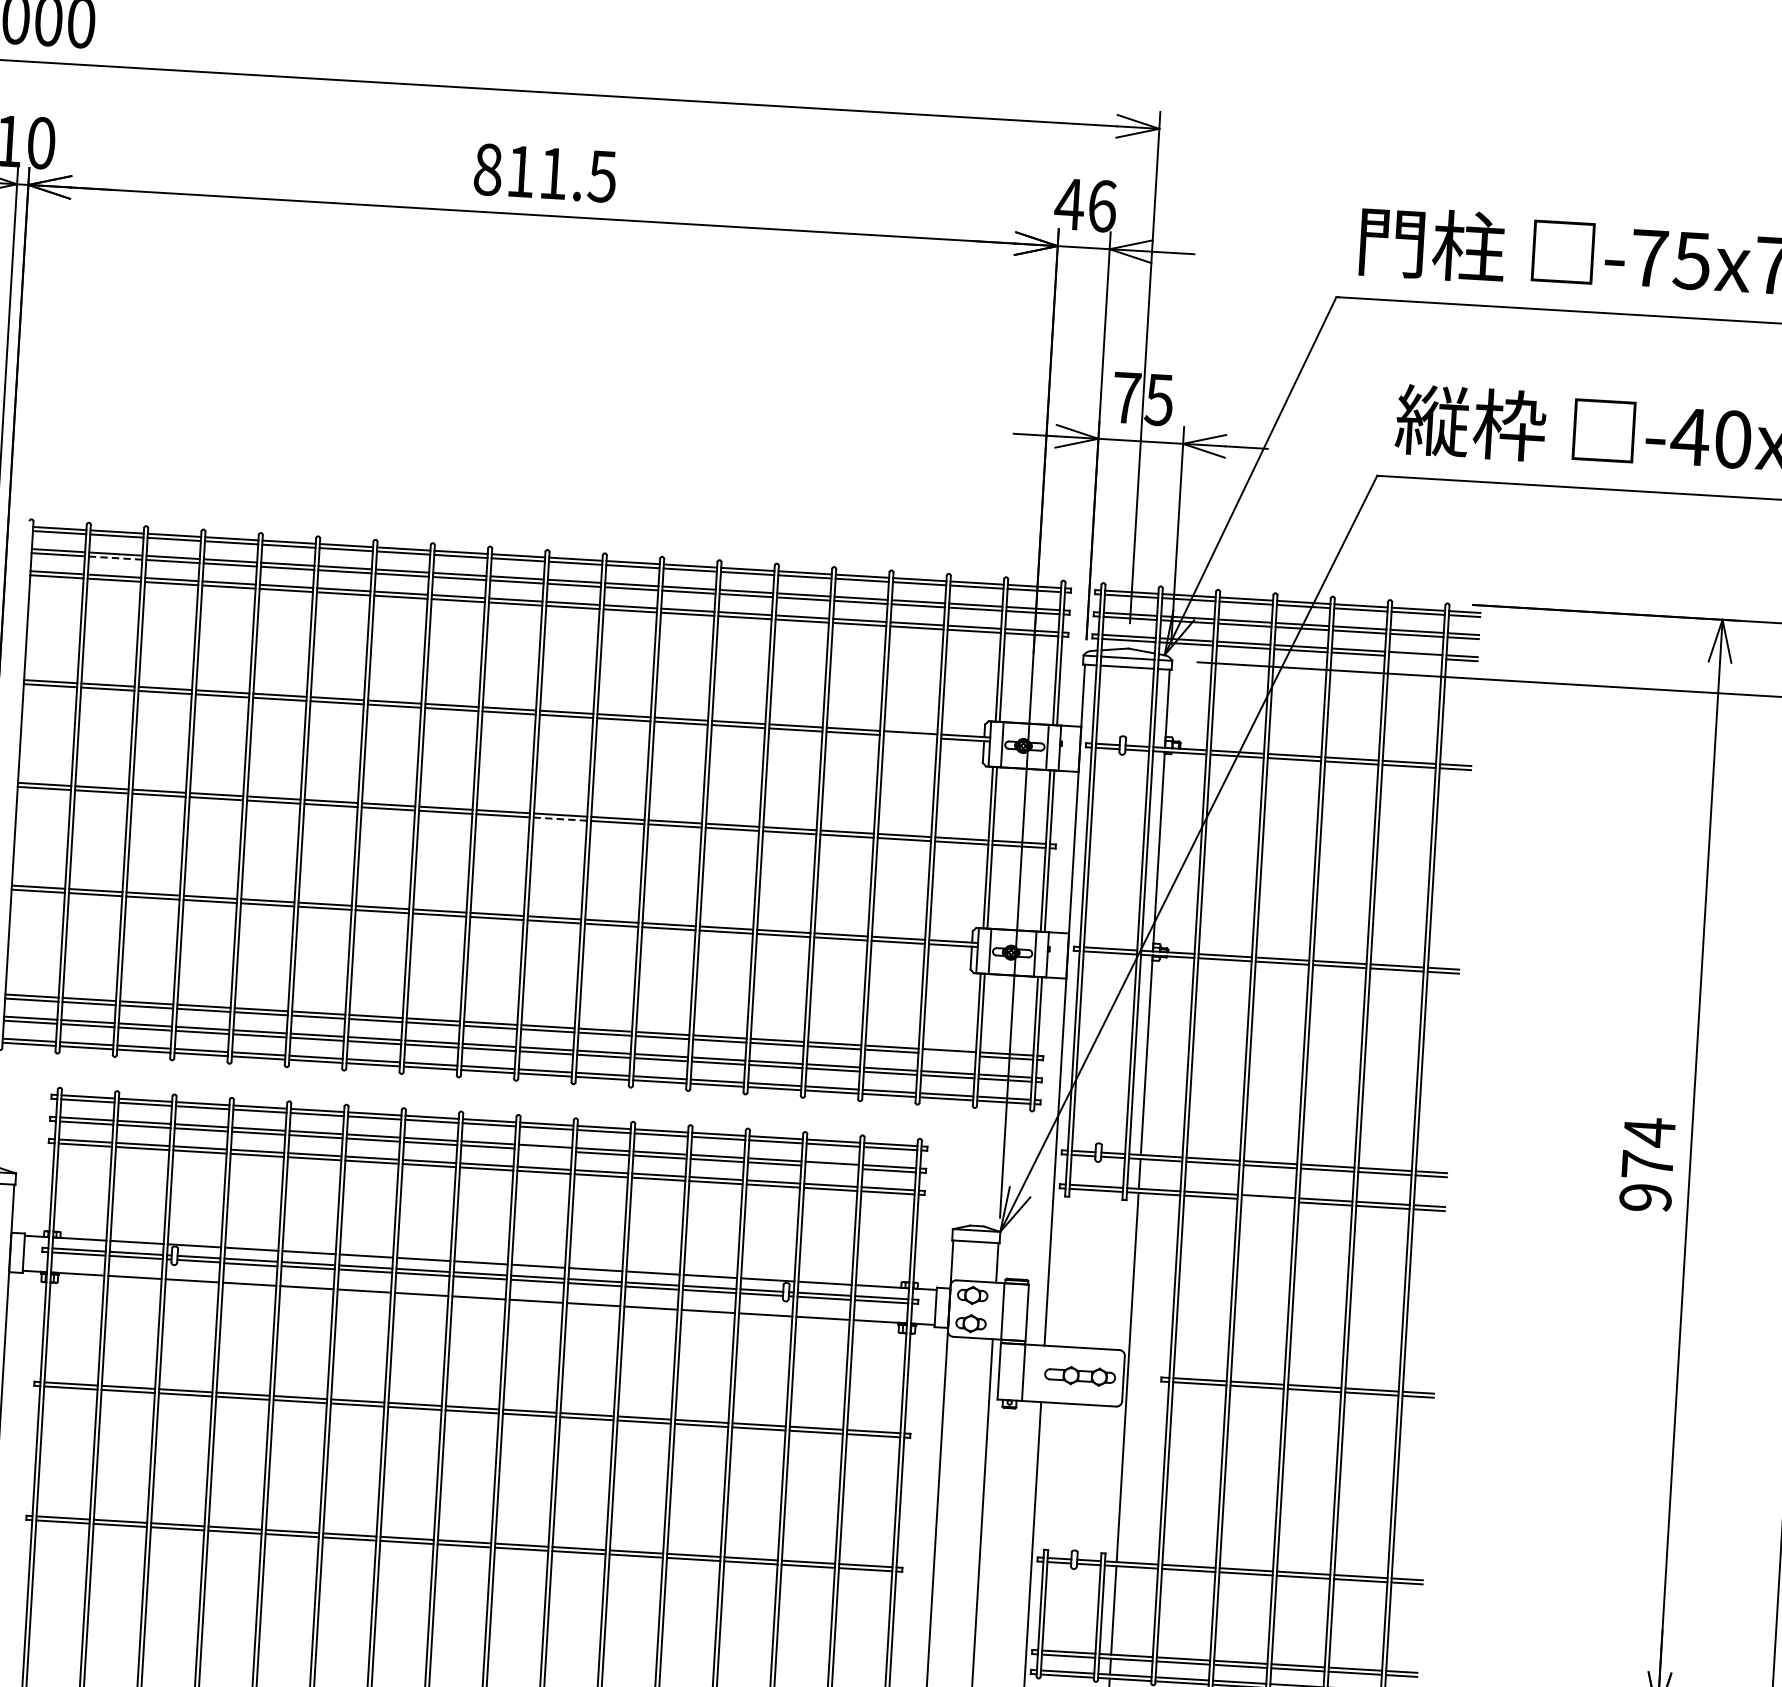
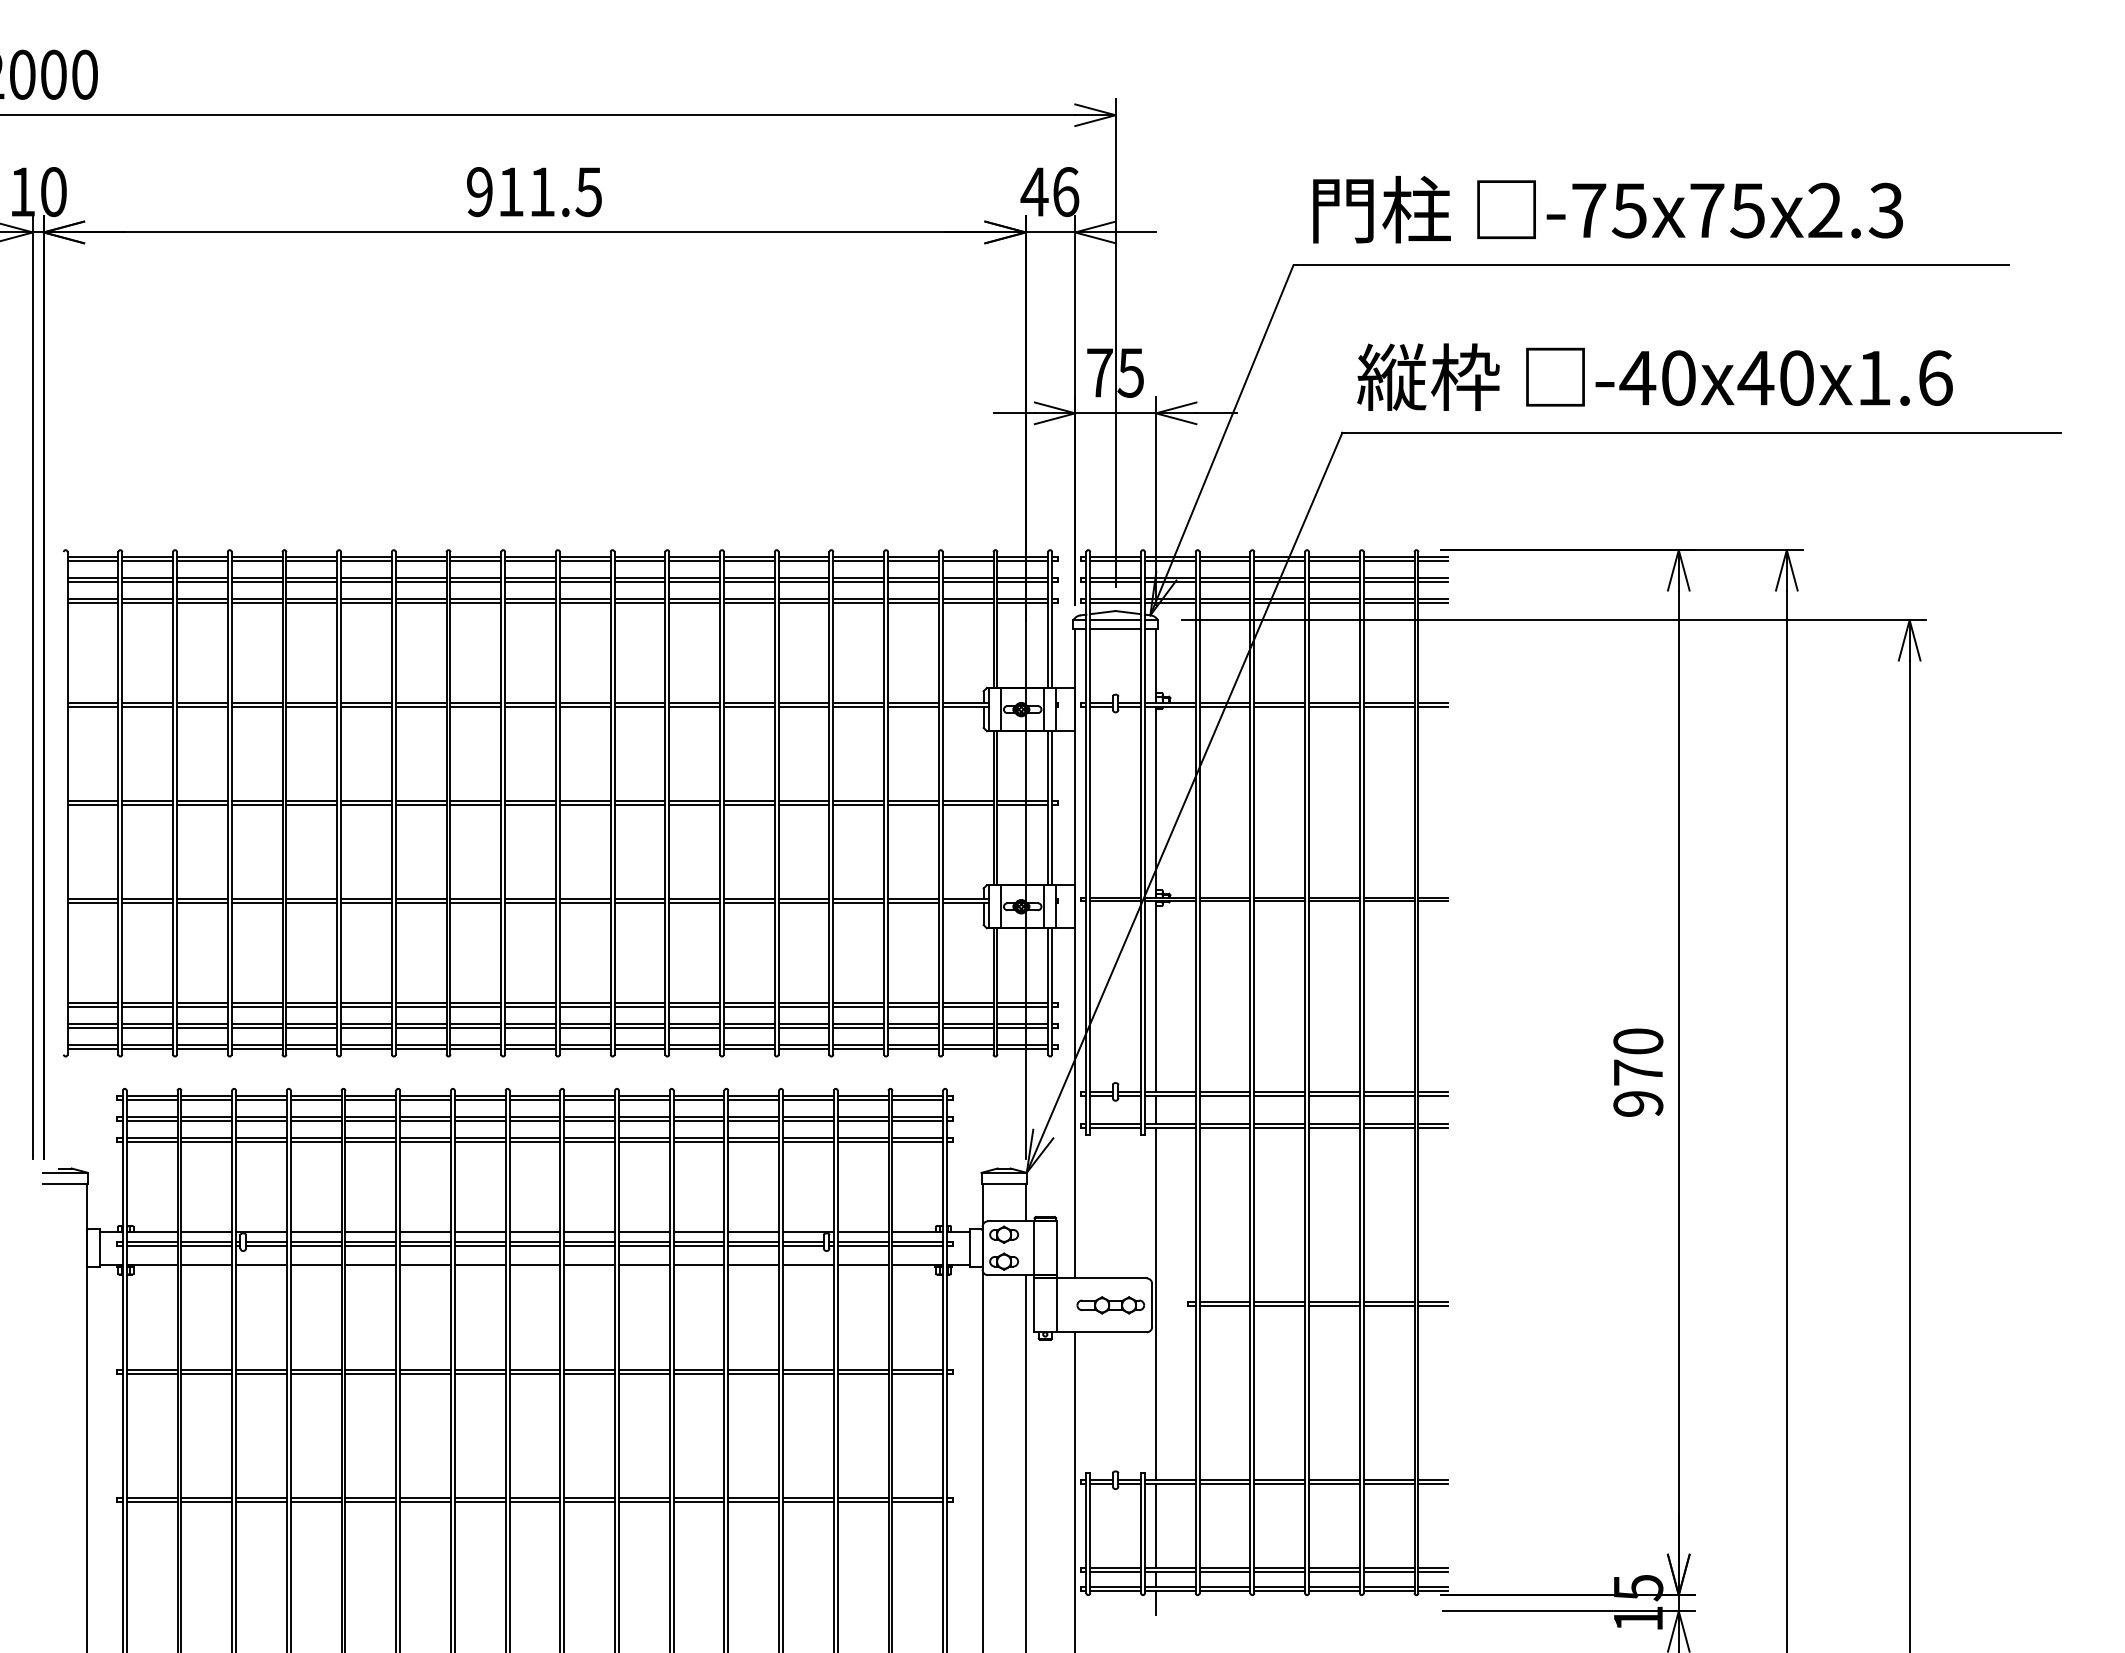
text: (487, 170) -> (479, 192), 811.5 -> 911.5
line: (115, 558) -> (147, 582), dashed -> solid
line: (1414, 657) -> (1388, 603), added
line: (910, 737) -> (913, 707), added
line: (559, 819) -> (584, 805), dashed -> solid
line: (948, 1054) -> (967, 1007), added
text: (1649, 1132) -> (1638, 1041), 974 -> 970
line: (545, 1149) -> (589, 1120), added
line: (831, 1166) -> (862, 1120), added
line: (1268, 1200) -> (1279, 1127), added

